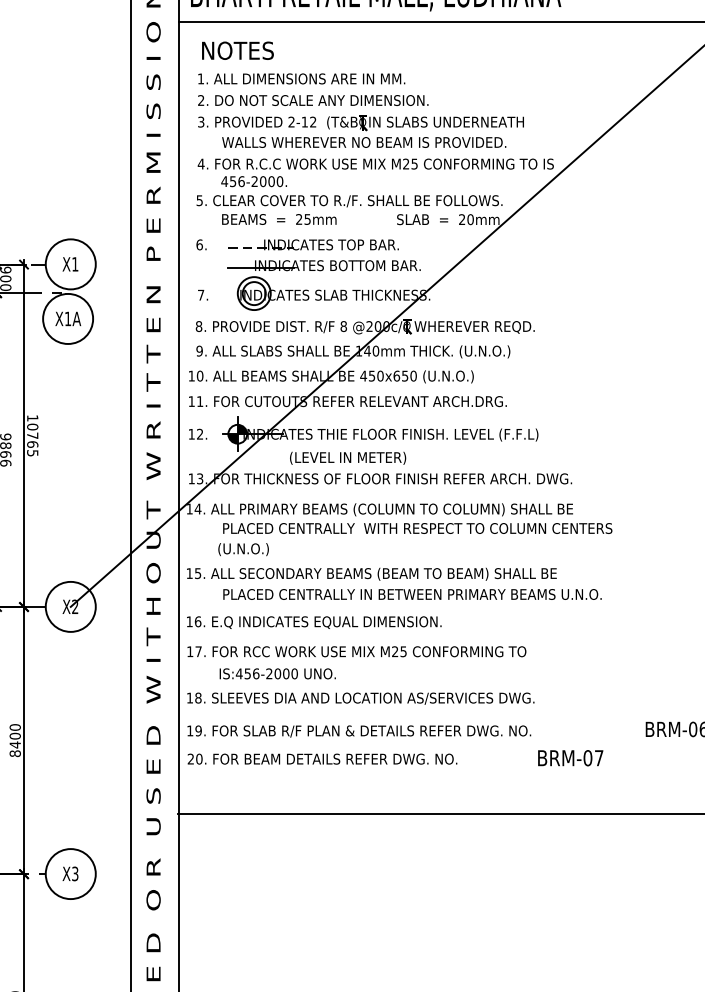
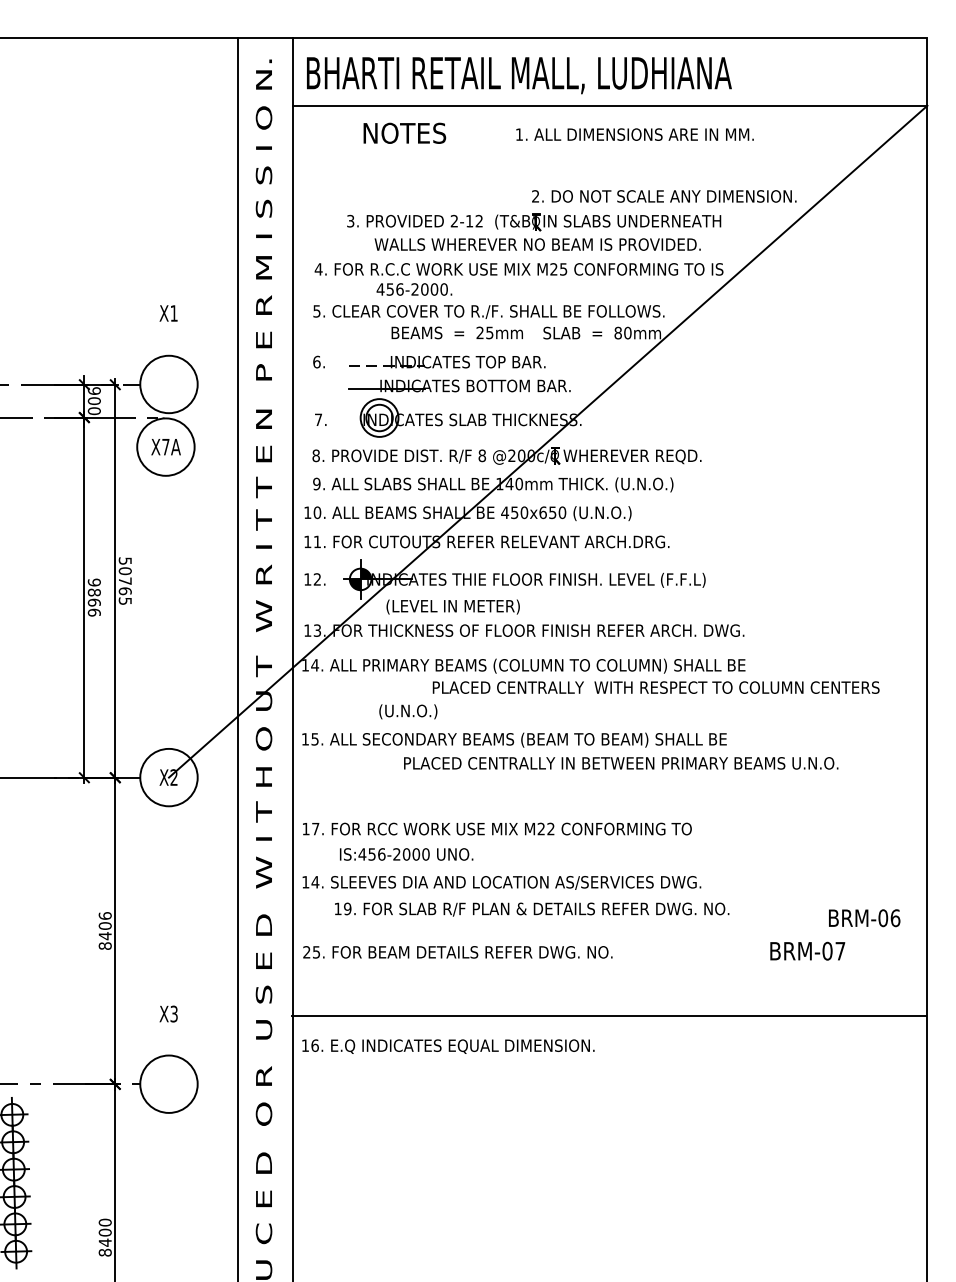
text: (237, 50) -> (404, 132), moved
text: (301, 78) -> (634, 134), moved
text: (313, 100) -> (664, 196), moved
part: (361, 131) -> (534, 231), moved
text: (254, 181) -> (414, 289), moved
text: (278, 219) -> (456, 332), moved
text: (461, 219) -> (617, 333), 20mm -> 80mm
text: (70, 264) -> (168, 313), moved
text: (67, 319) -> (165, 447), X1A -> X7A
text: (32, 417) -> (124, 560), 10765 -> 50765
text: (347, 457) -> (452, 606), moved
text: (417, 528) -> (655, 687), moved
text: (243, 549) -> (408, 711), moved
text: (412, 594) -> (621, 763), moved
text: (314, 622) -> (448, 1046), moved
text: (403, 651) -> (550, 828), M25 -> M22
text: (198, 698) -> (315, 882), 18. -> 14.
text: (14, 727) -> (104, 915), 8400 -> 8406
text: (359, 731) -> (532, 909), moved
text: (570, 757) -> (807, 950), moved
text: (199, 759) -> (316, 952), 20. -> 25.
text: (70, 873) -> (168, 1013), moved

